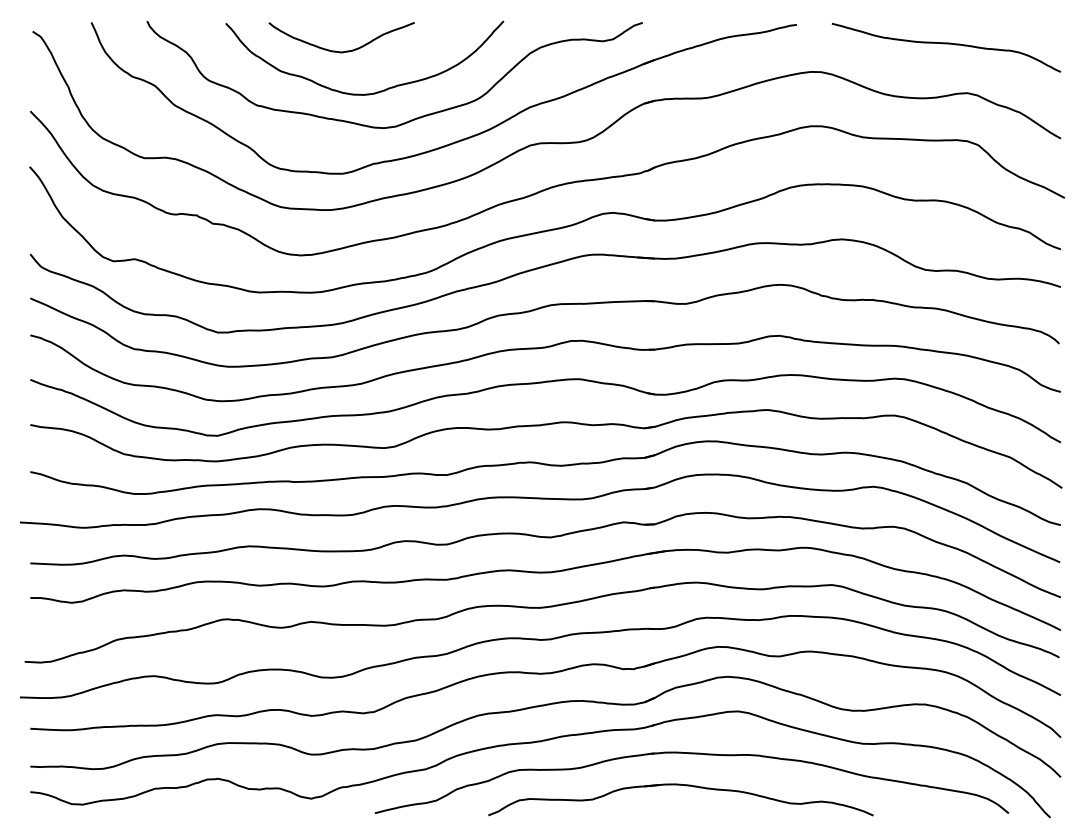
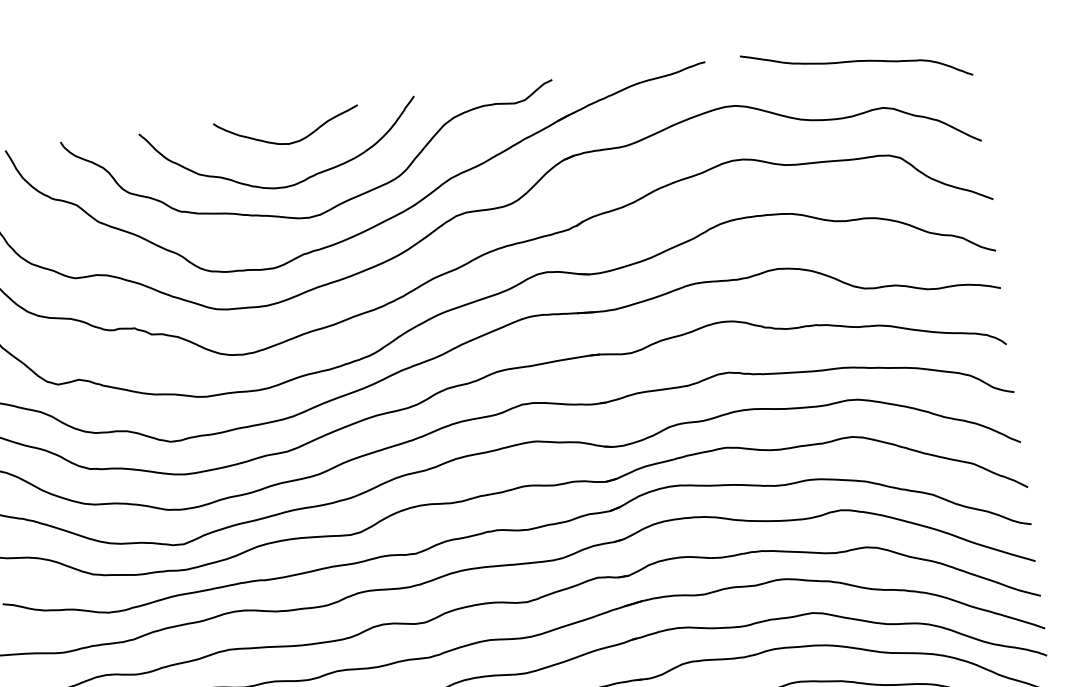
curve: (336, 50) -> (283, 142), moved

